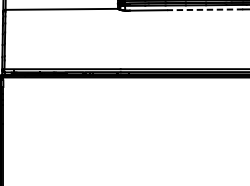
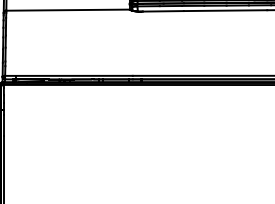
line: (205, 9) -> (225, 10), dashed -> solid

